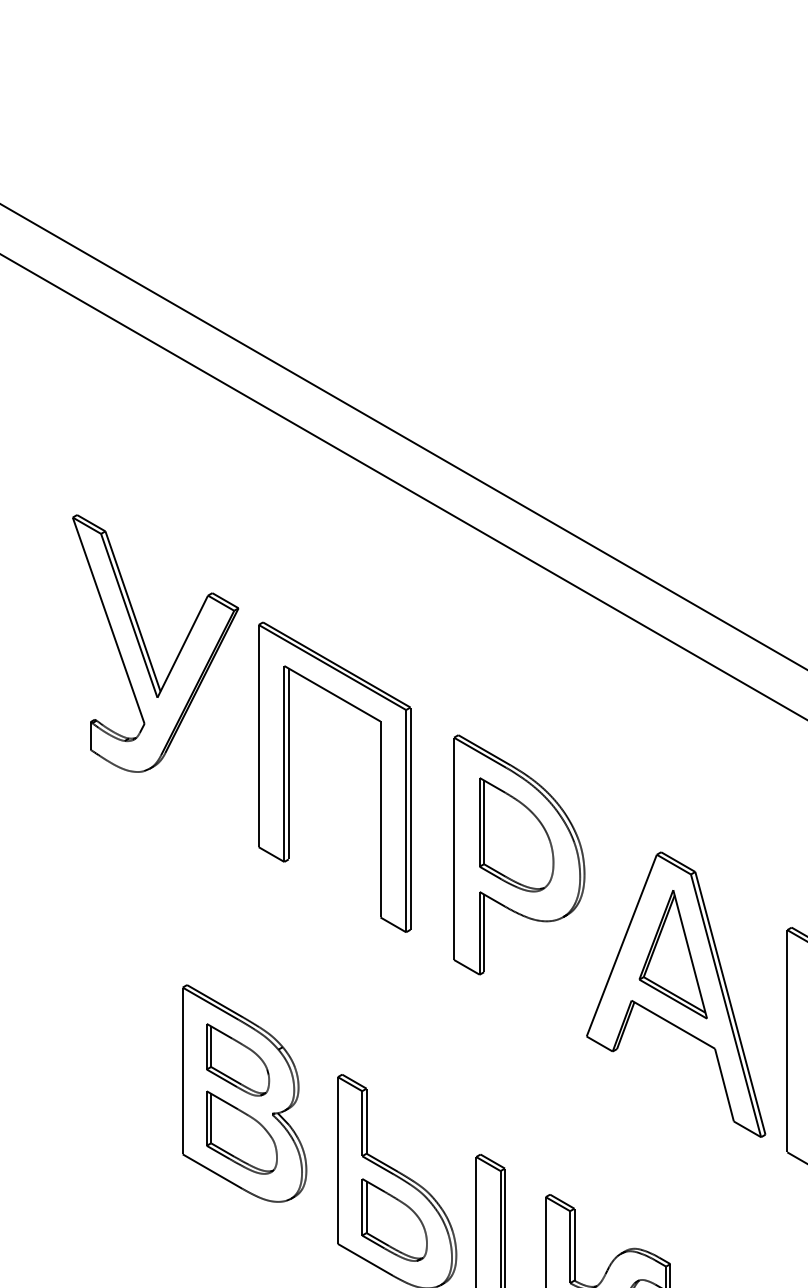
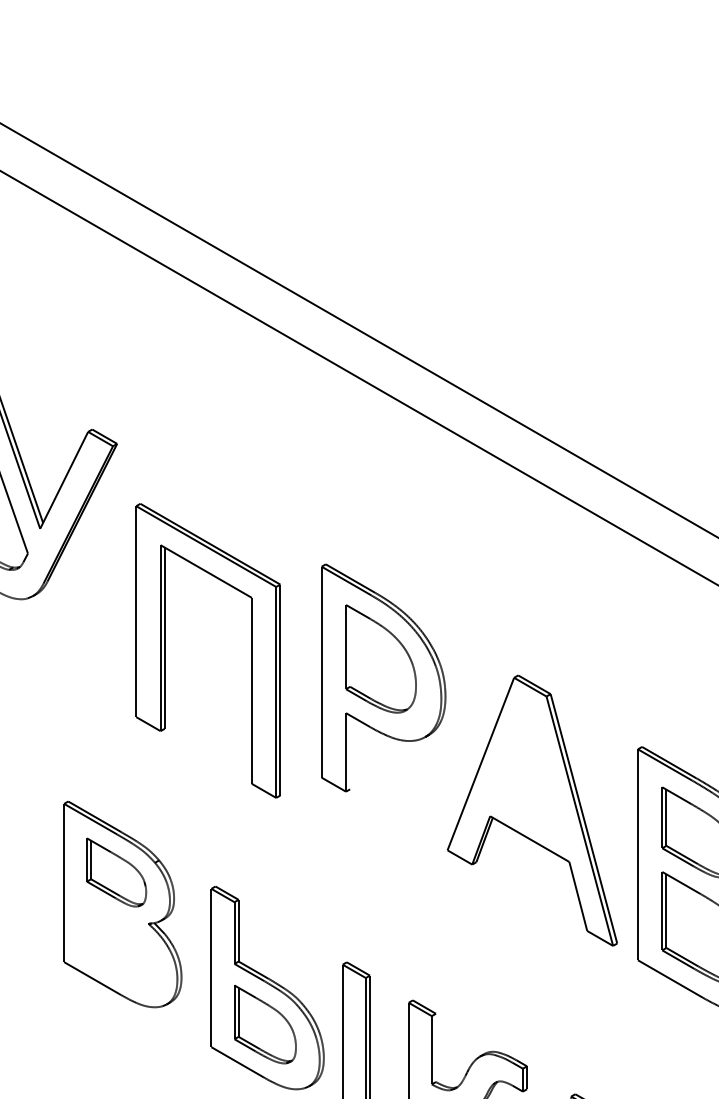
part: (289, 776) -> (165, 650), moved
line: (484, 822) -> (350, 647), removed
line: (484, 933) -> (350, 752), removed
part: (672, 954) -> (528, 772), removed
part: (241, 1132) -> (119, 941), removed
line: (574, 1244) -> (435, 1047), removed

